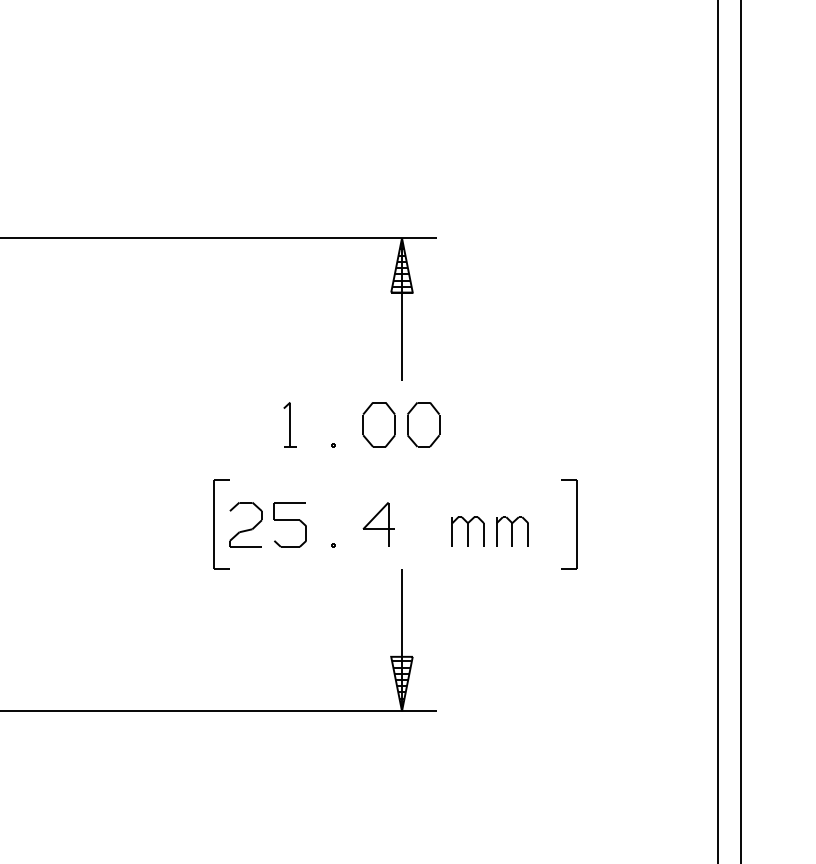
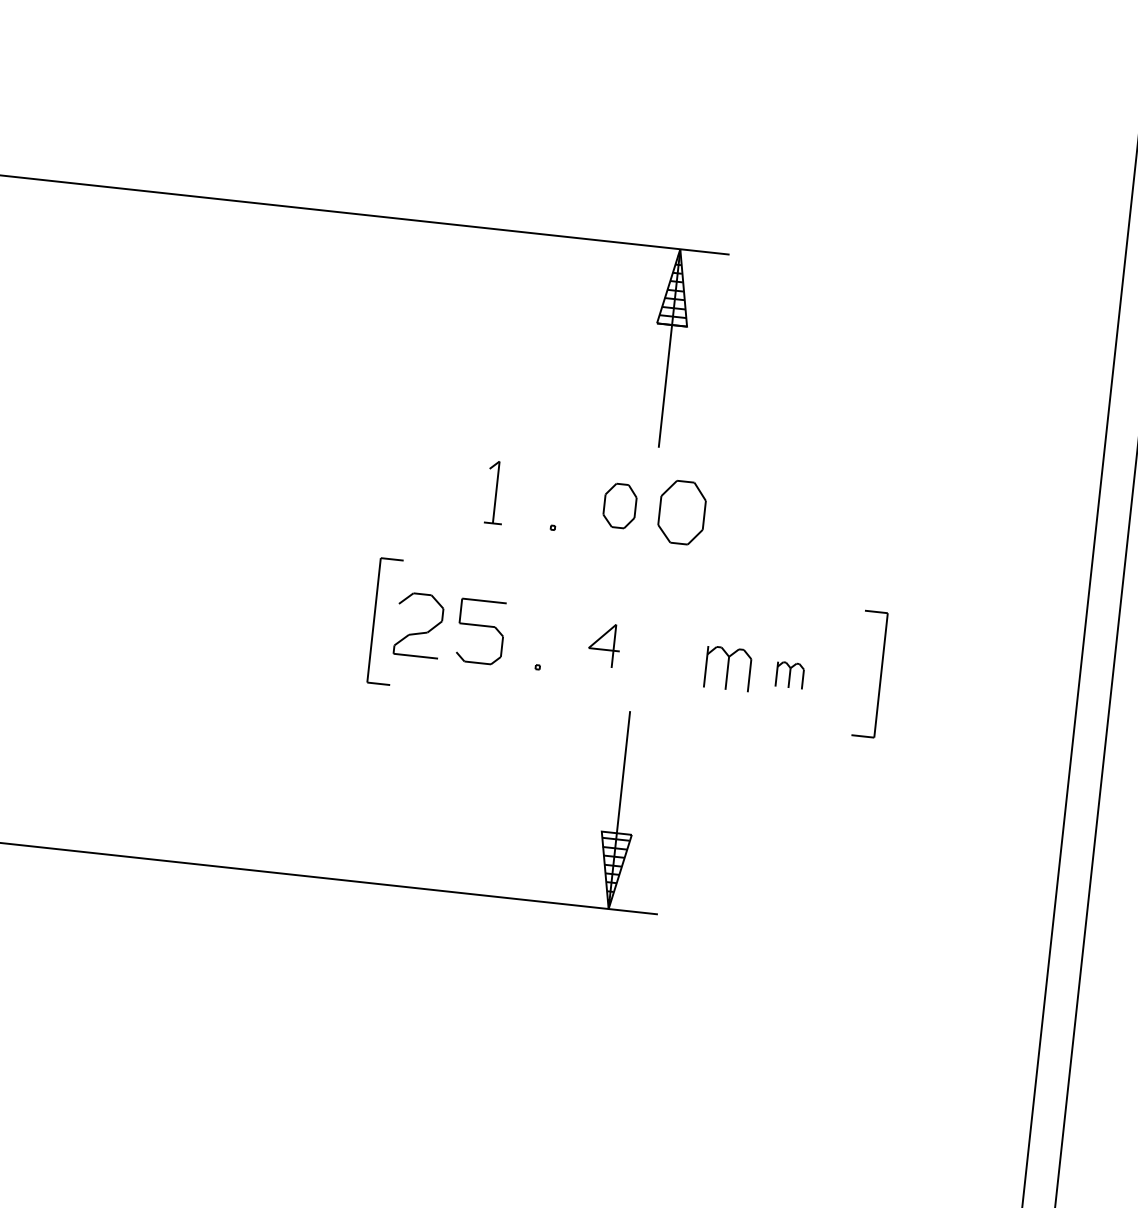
part: (378, 424) -> (619, 505), size x0.7
part: (378, 524) -> (604, 645), size x0.7
part: (512, 531) -> (790, 675), size x0.6

